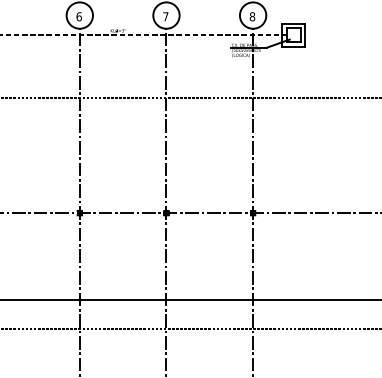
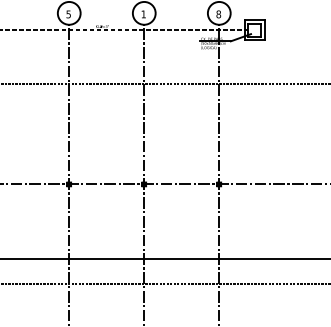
text: (78, 16) -> (68, 14), 6 -> 5
text: (165, 16) -> (143, 14), 7 -> 1

